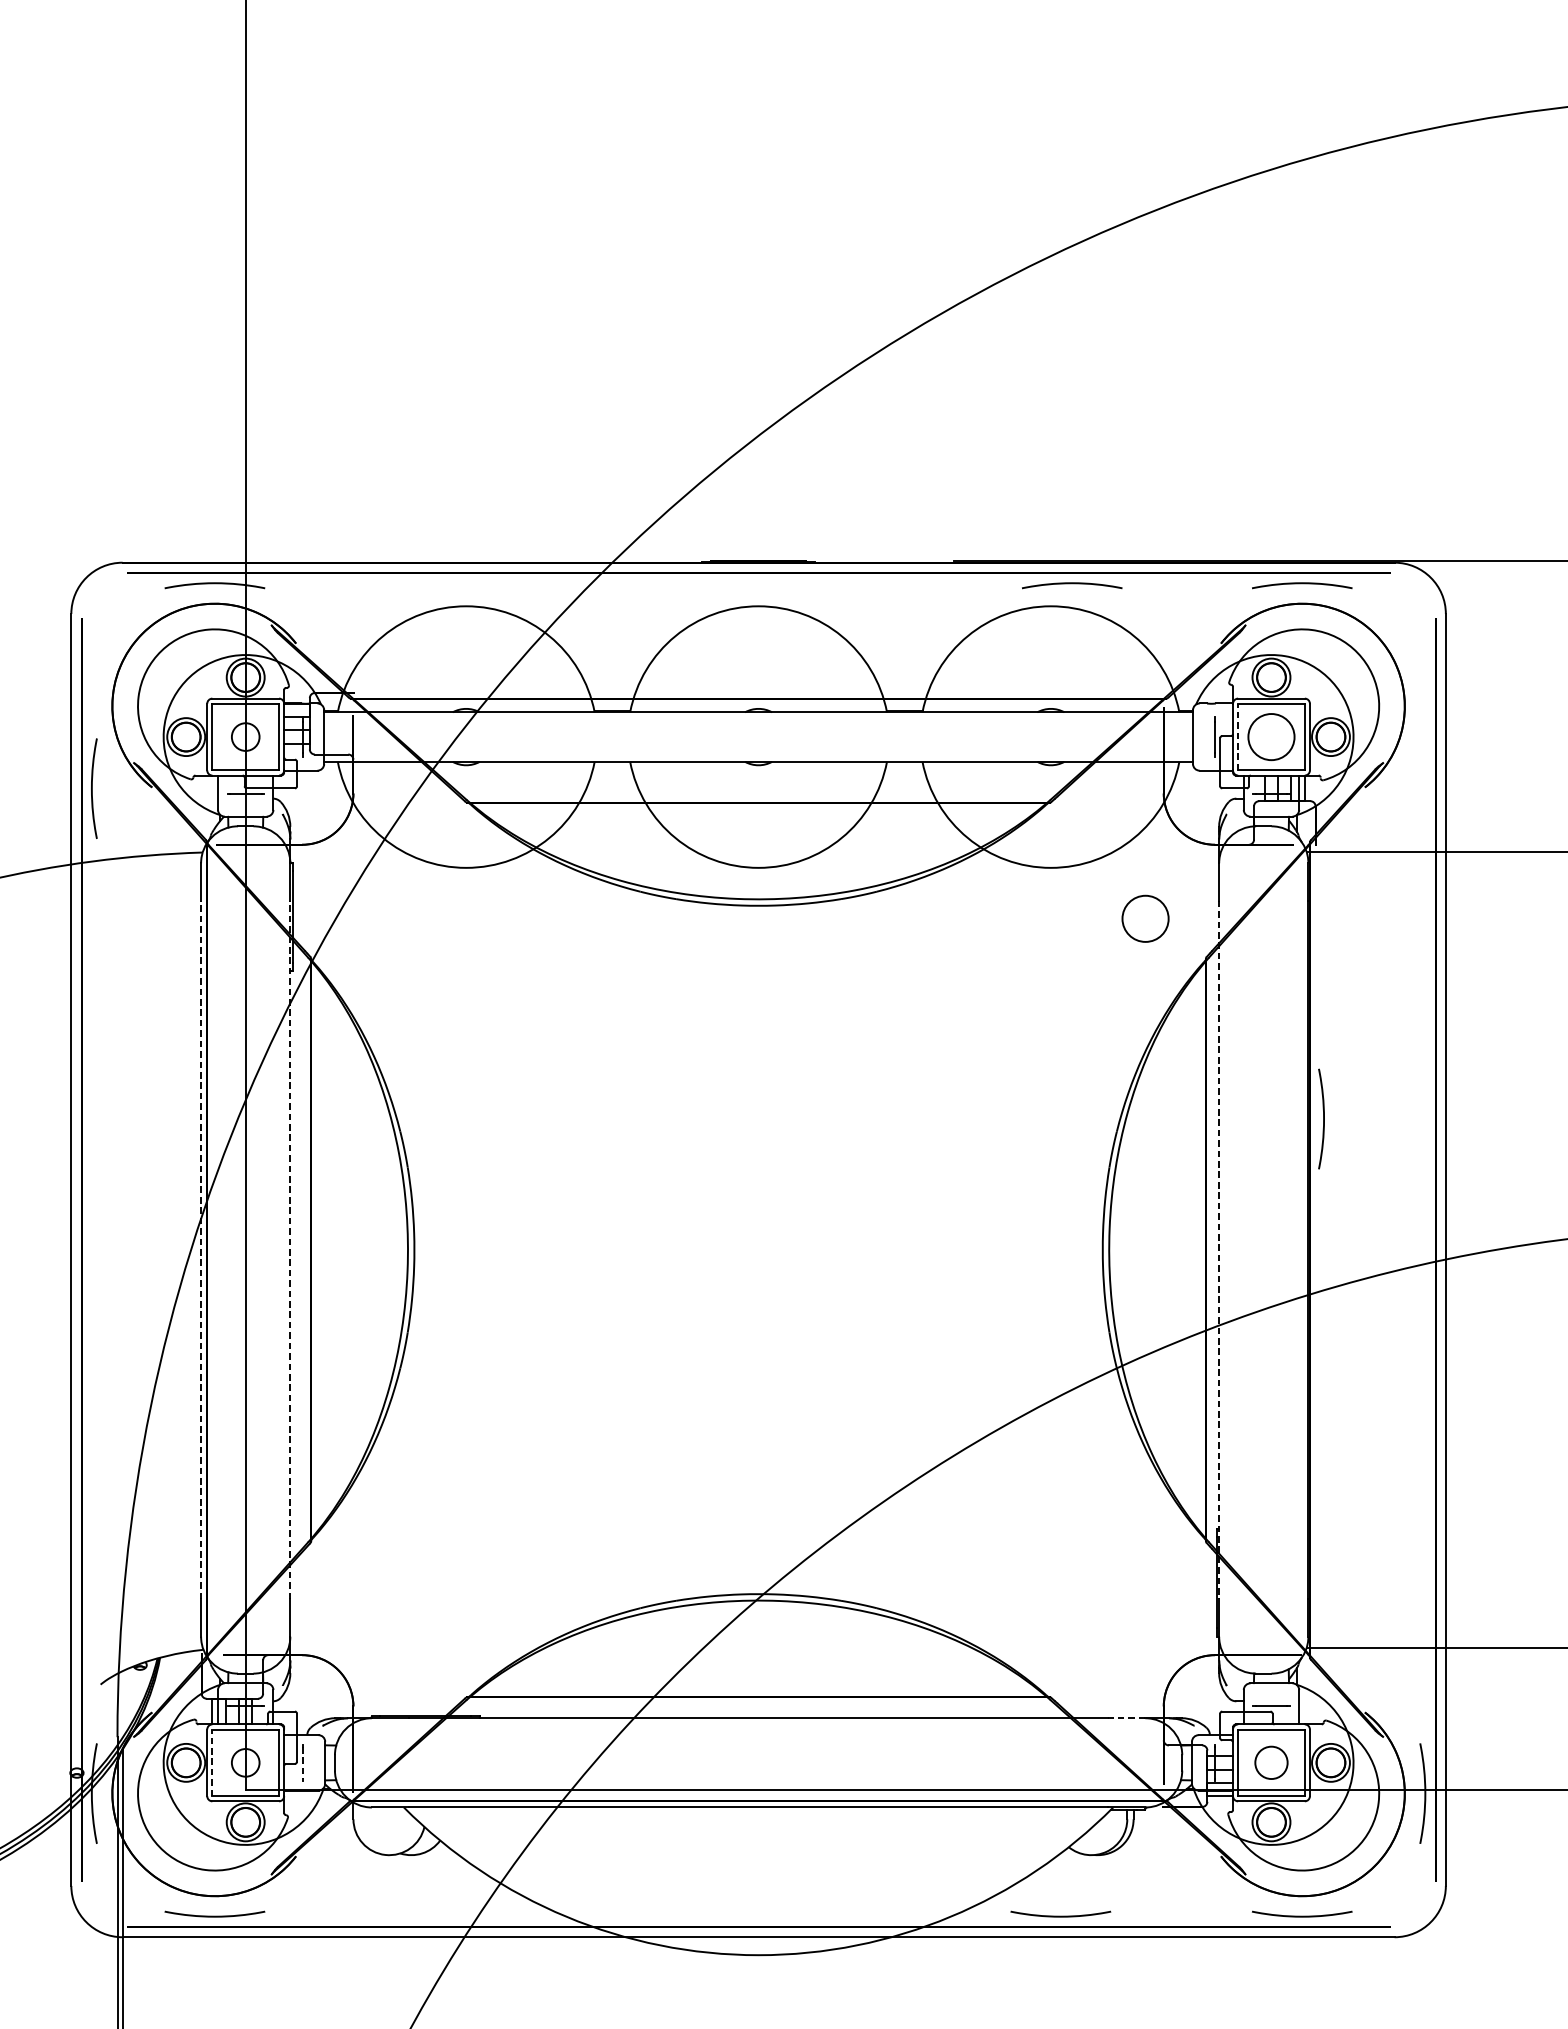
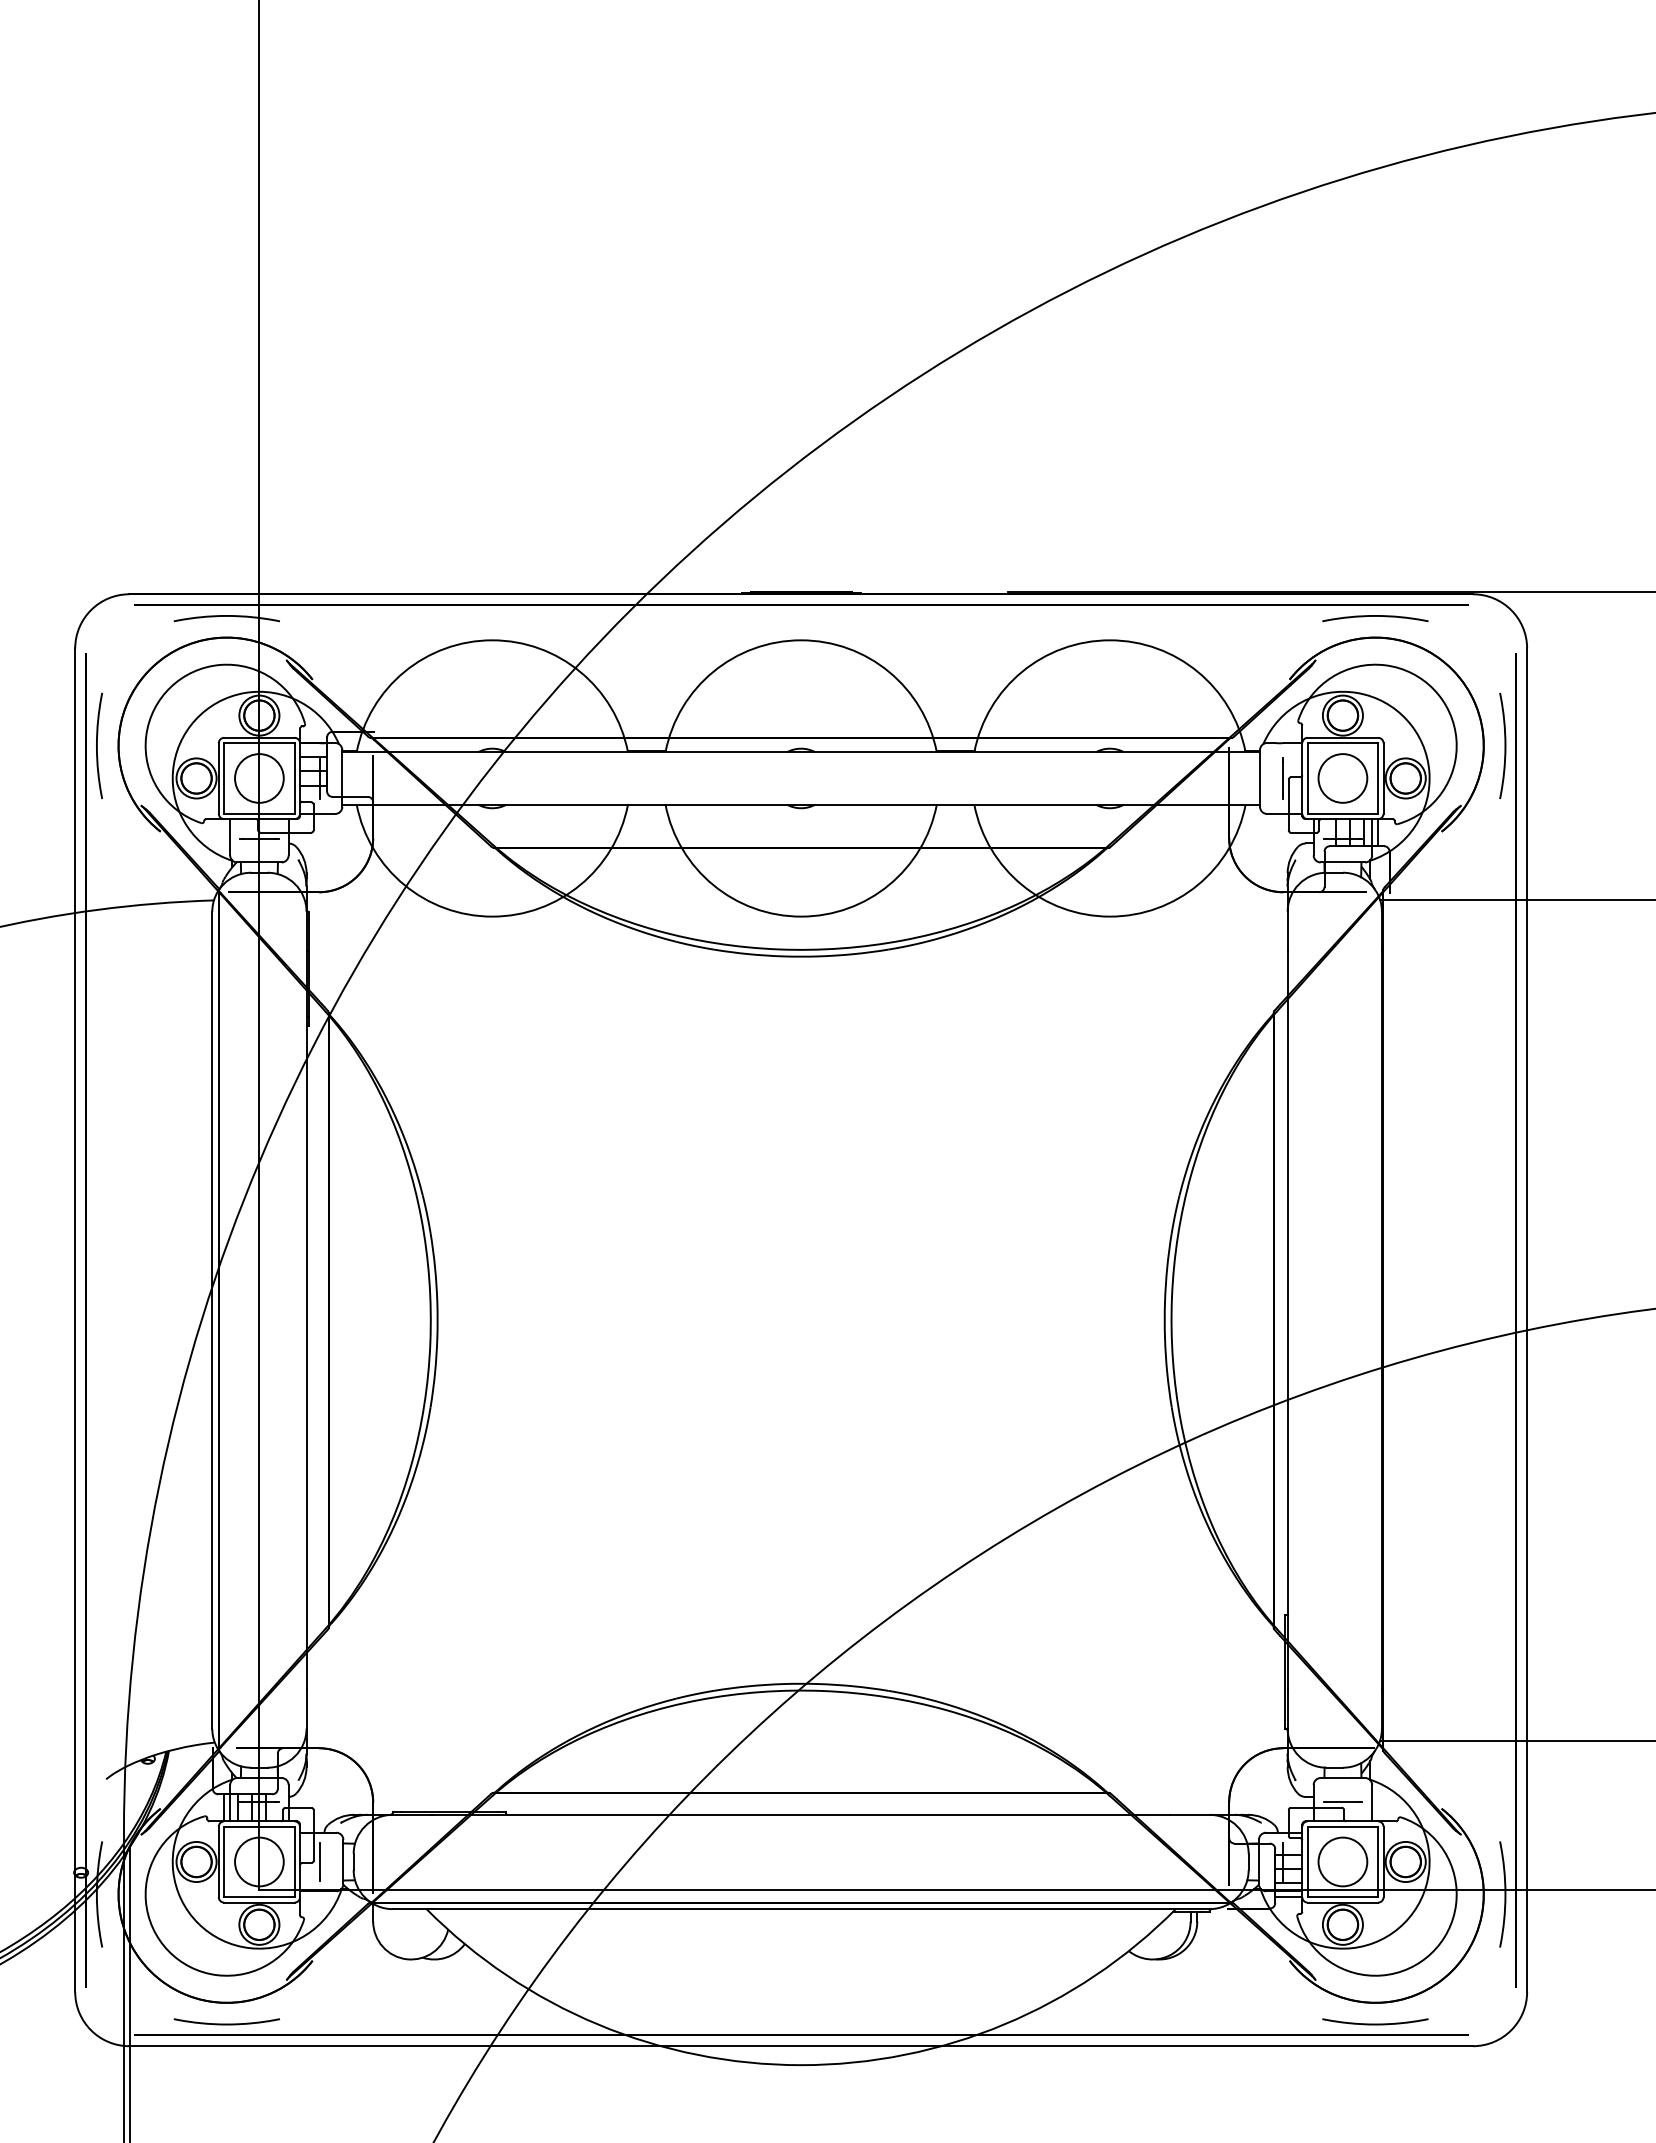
curve: (1072, 583) -> (1132, 616), removed
line: (1237, 736) -> (1307, 777), dashed -> solid
circle: (245, 737) -> (259, 778), size x1.67
curve: (92, 788) -> (97, 745), moved
circle: (1145, 918) -> (1209, 970), removed
curve: (1323, 1118) -> (1504, 745), moved
line: (201, 1250) -> (212, 1320), dashed -> solid
line: (290, 1250) -> (306, 1320), dashed -> solid
line: (1219, 1250) -> (1287, 1320), dashed -> solid
line: (1126, 1717) -> (1189, 1814), dashed -> solid
line: (212, 1762) -> (224, 1861), dashed -> solid
circle: (245, 1762) -> (259, 1861), size x1.67
line: (302, 1762) -> (319, 1861), dashed -> solid
circle: (1271, 1762) -> (1342, 1861), size x1.43
curve: (1060, 1915) -> (1120, 2023), removed

